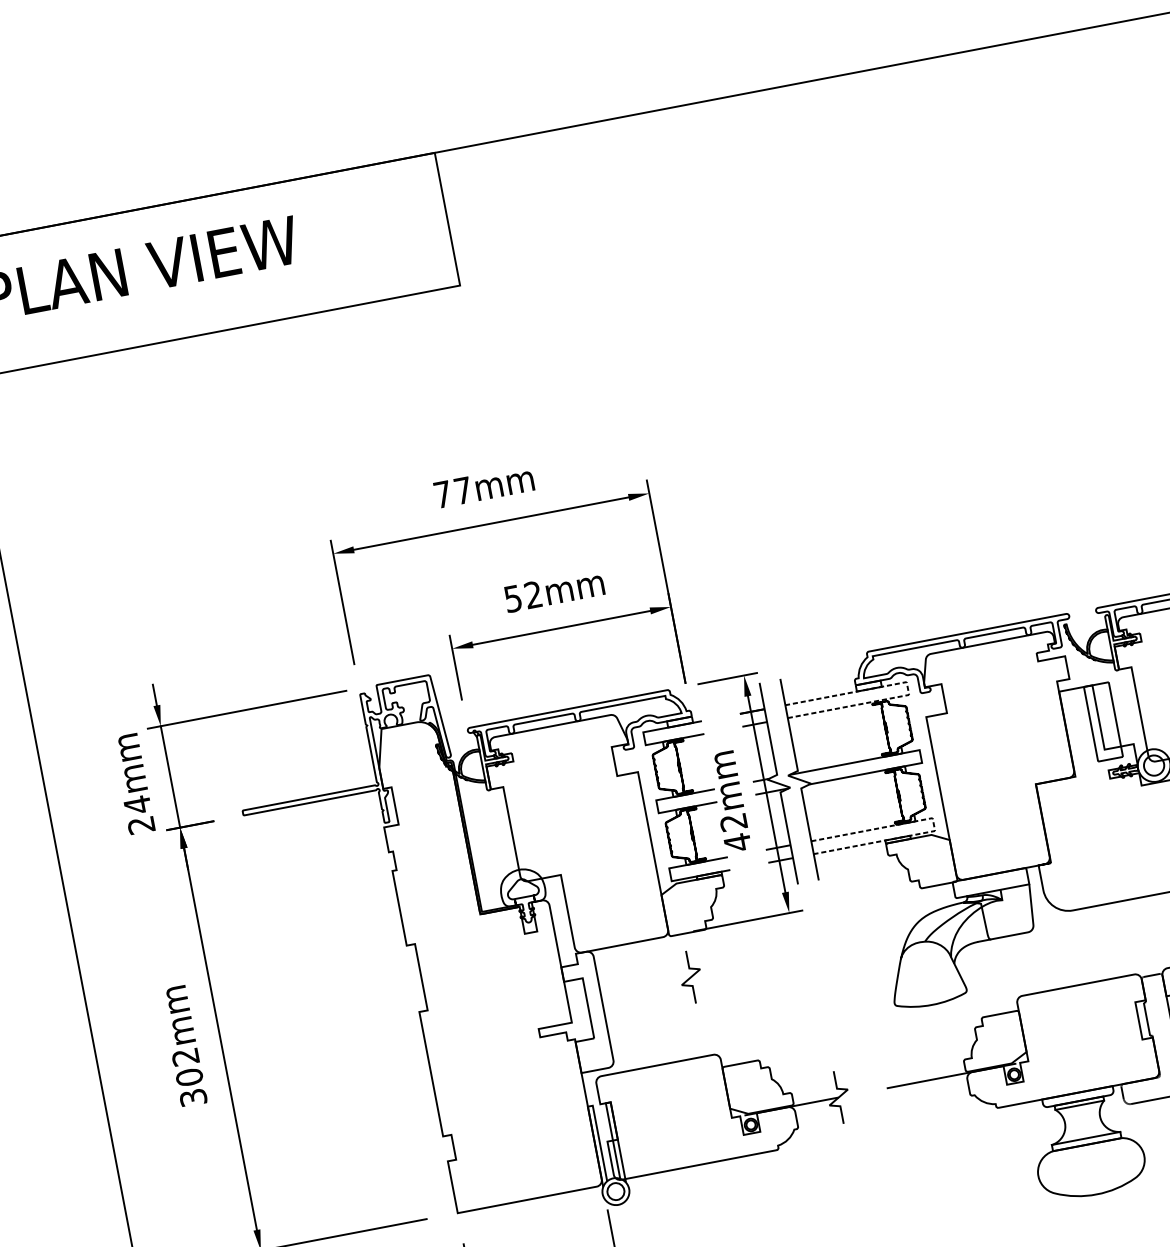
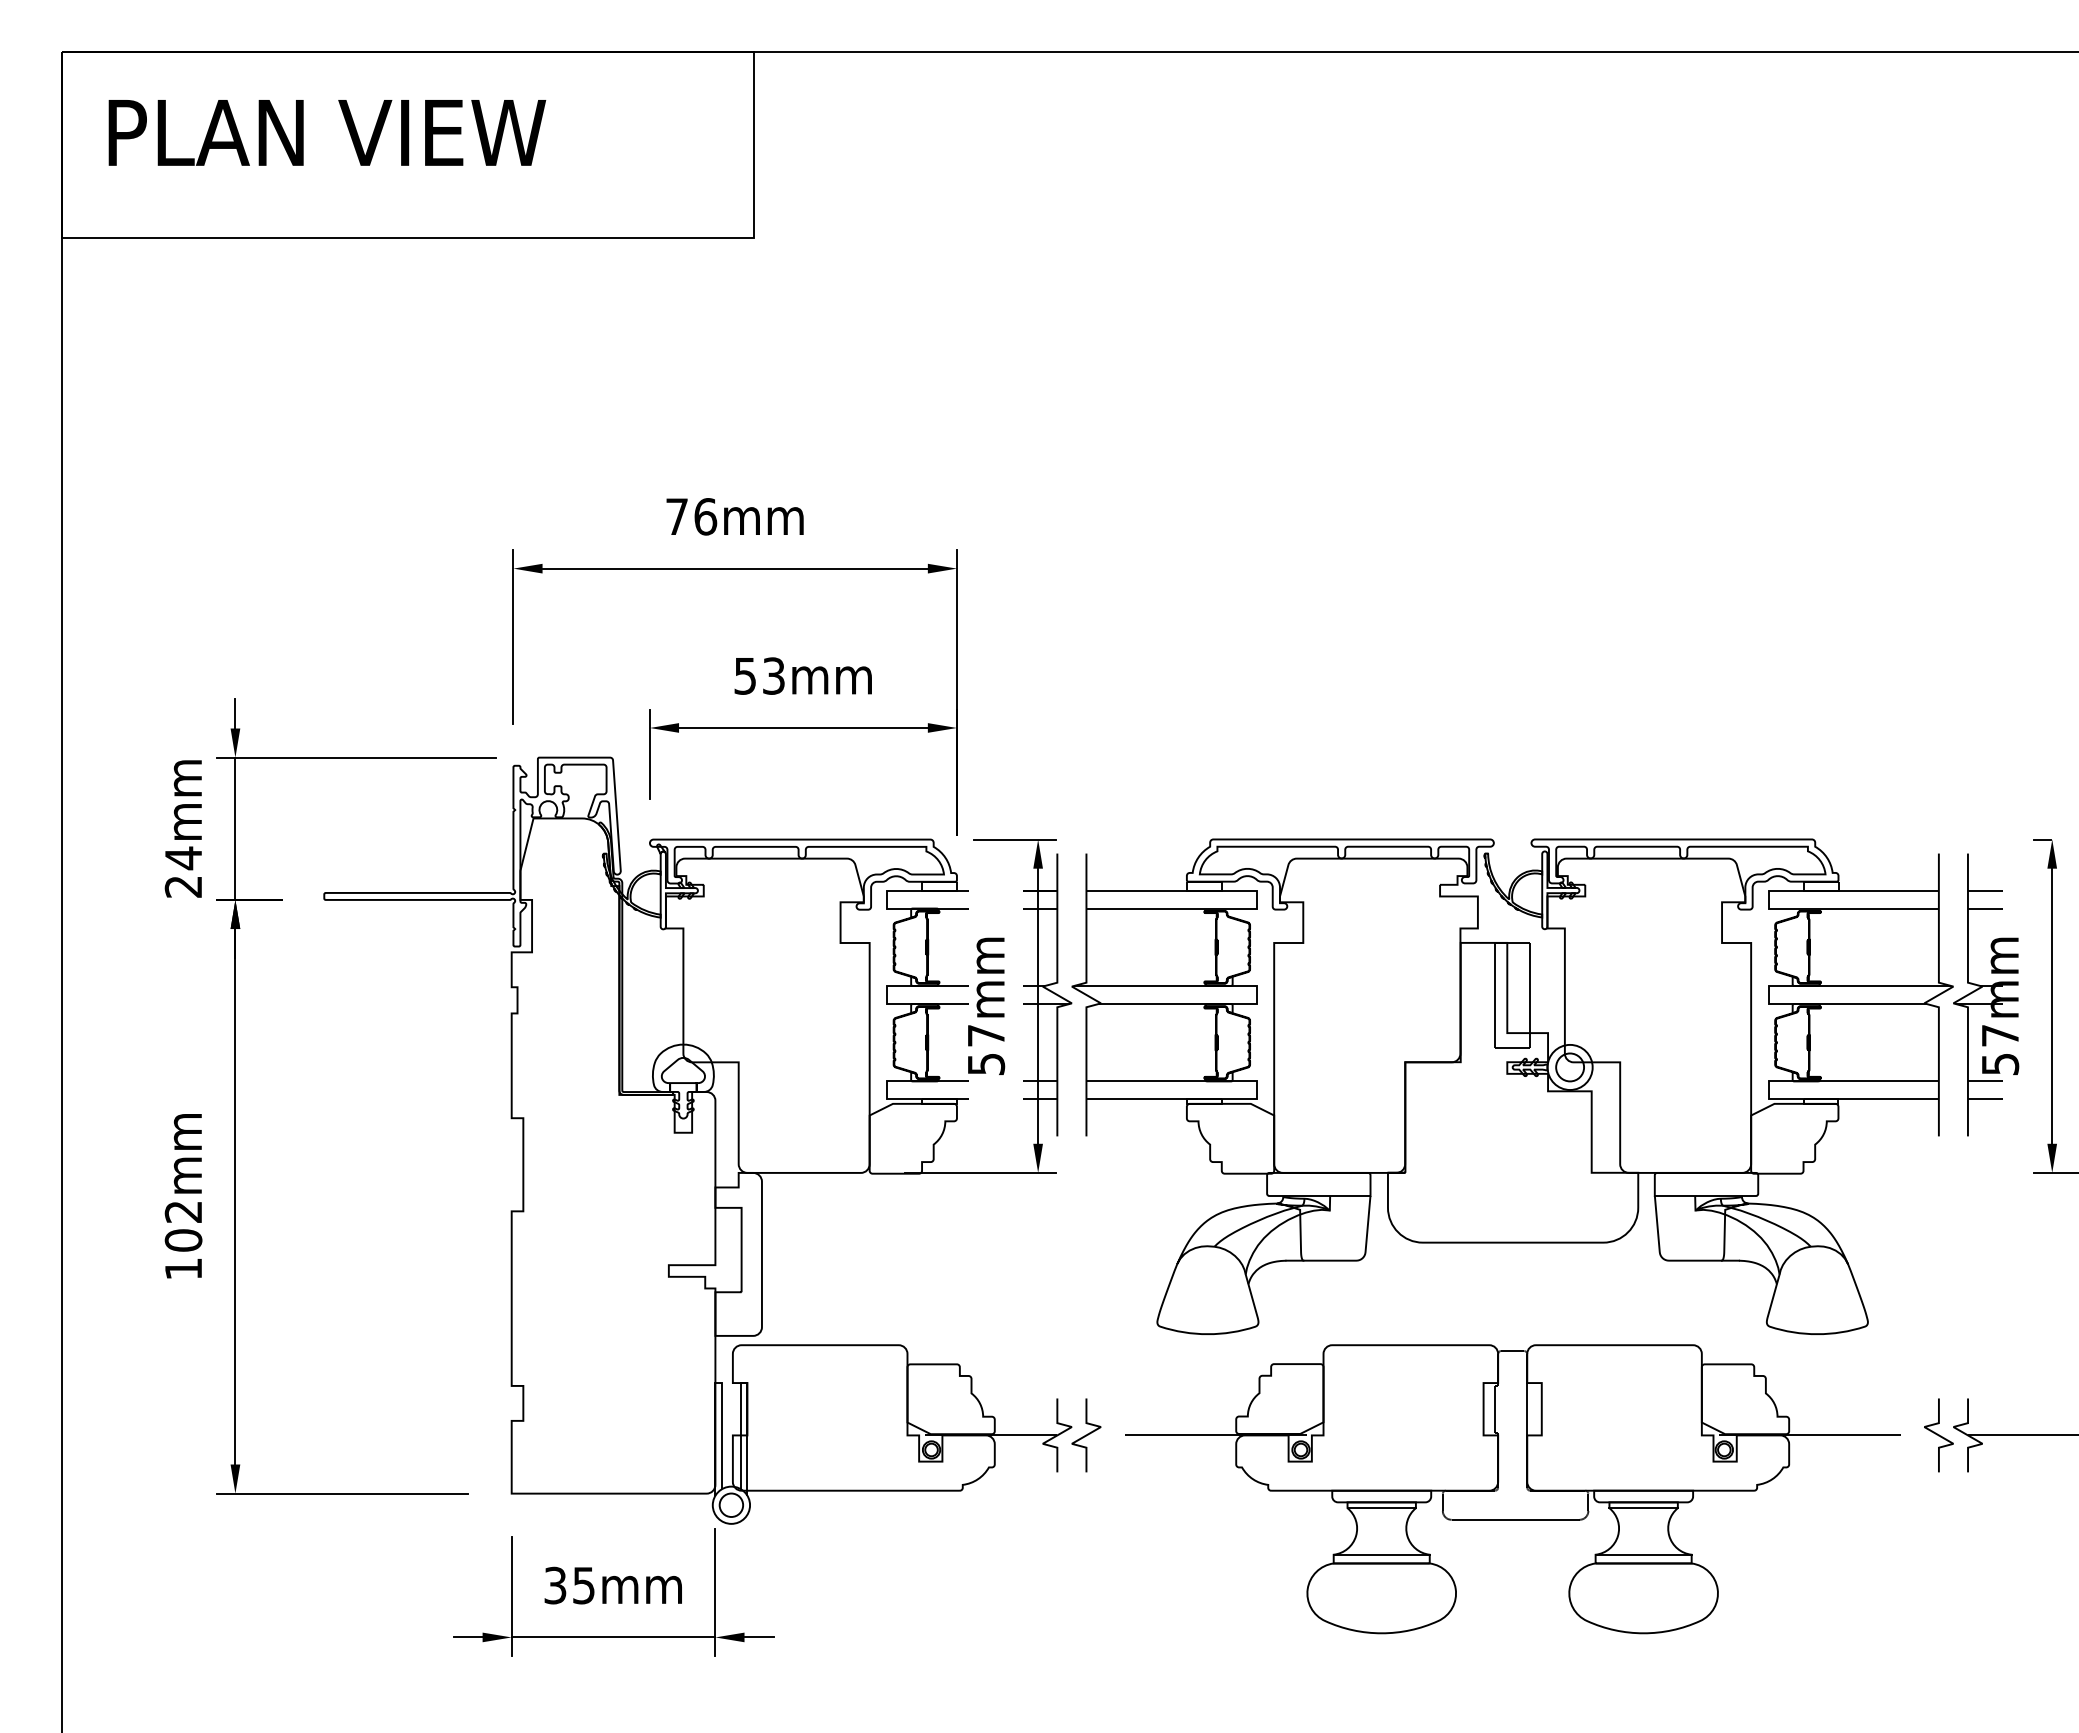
text: (463, 490) -> (705, 516), 77mm -> 76mm
text: (533, 594) -> (773, 675), 52mm -> 53mm
line: (907, 688) -> (1256, 899), dashed -> solid
line: (933, 824) -> (1256, 1090), dashed -> solid
text: (735, 832) -> (986, 1050), 42mm -> 57mm
curve: (691, 977) -> (1086, 1435), moved
text: (193, 1097) -> (183, 1268), 302mm -> 102mm

